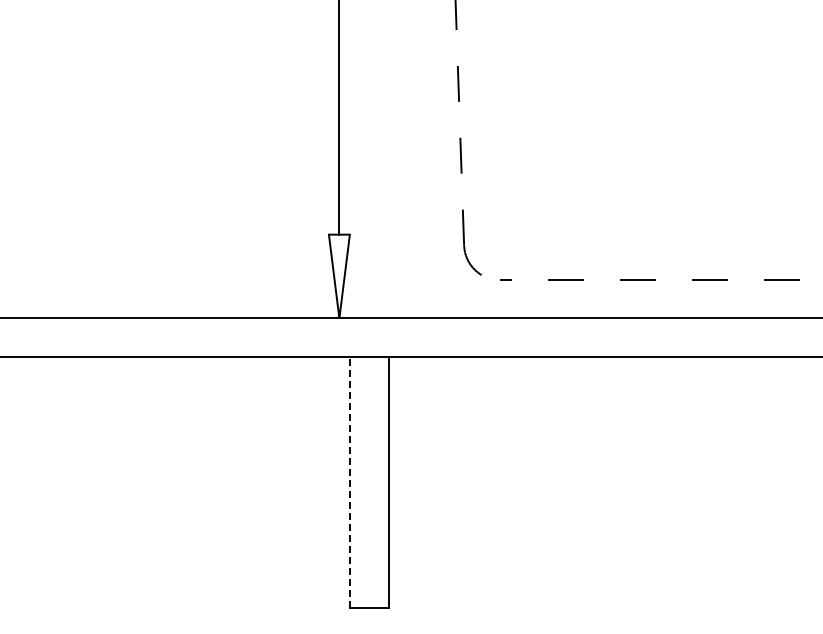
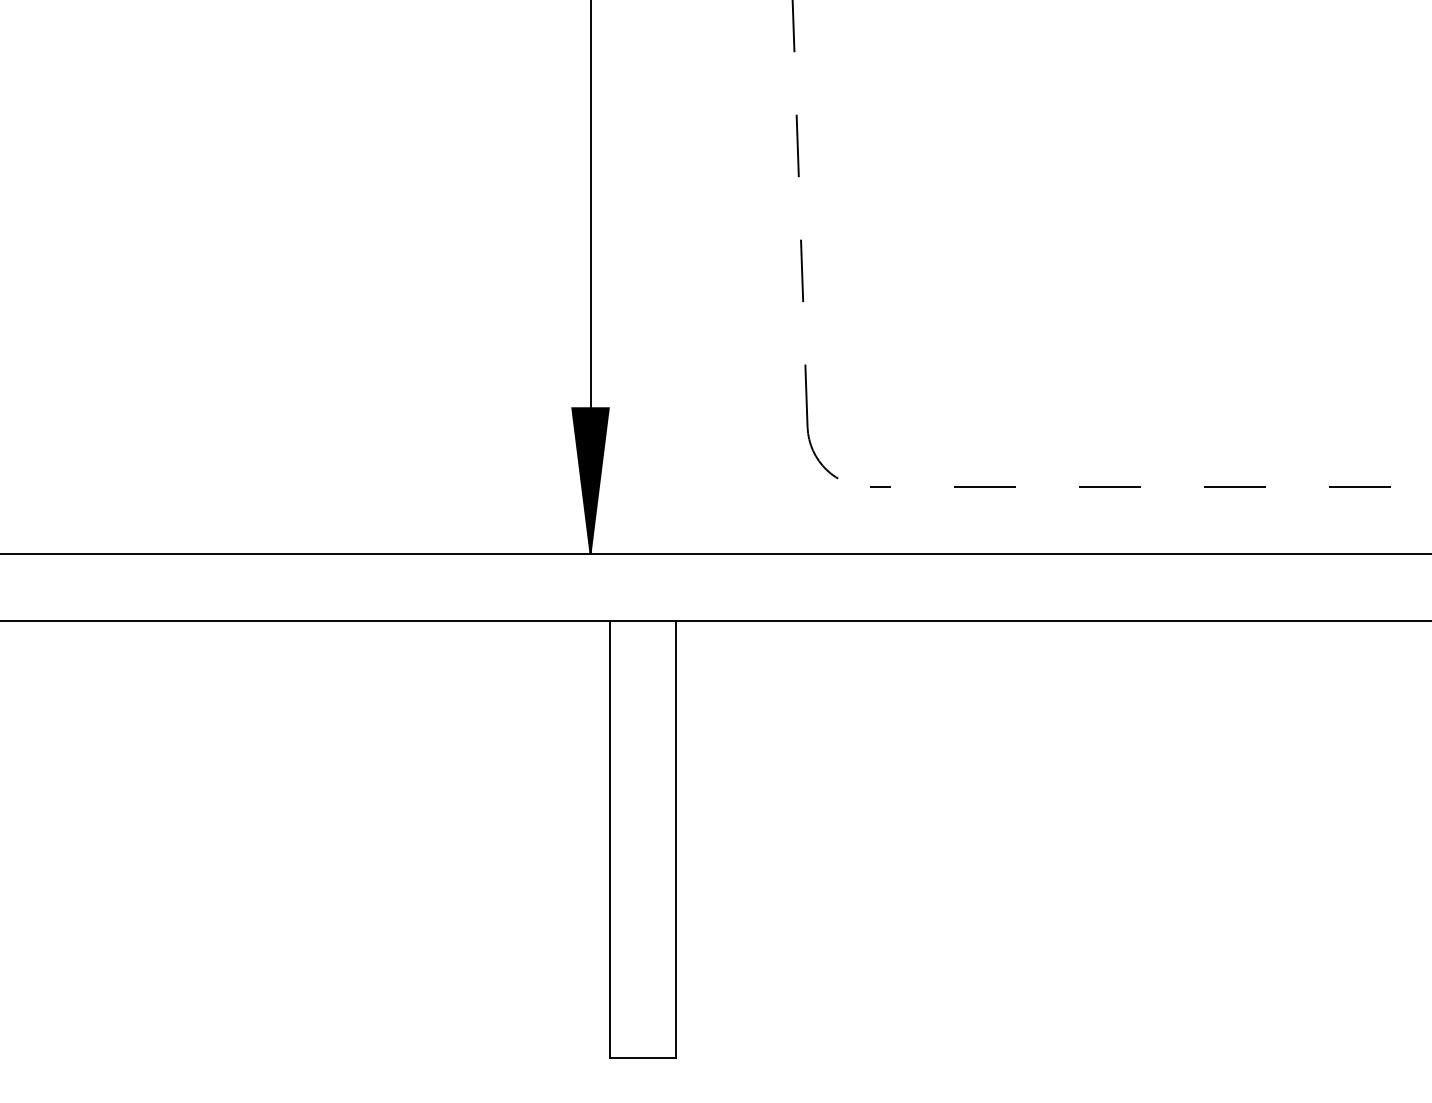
fill: (338, 276) -> (588, 481), added
line: (350, 482) -> (609, 839), dashed -> solid

